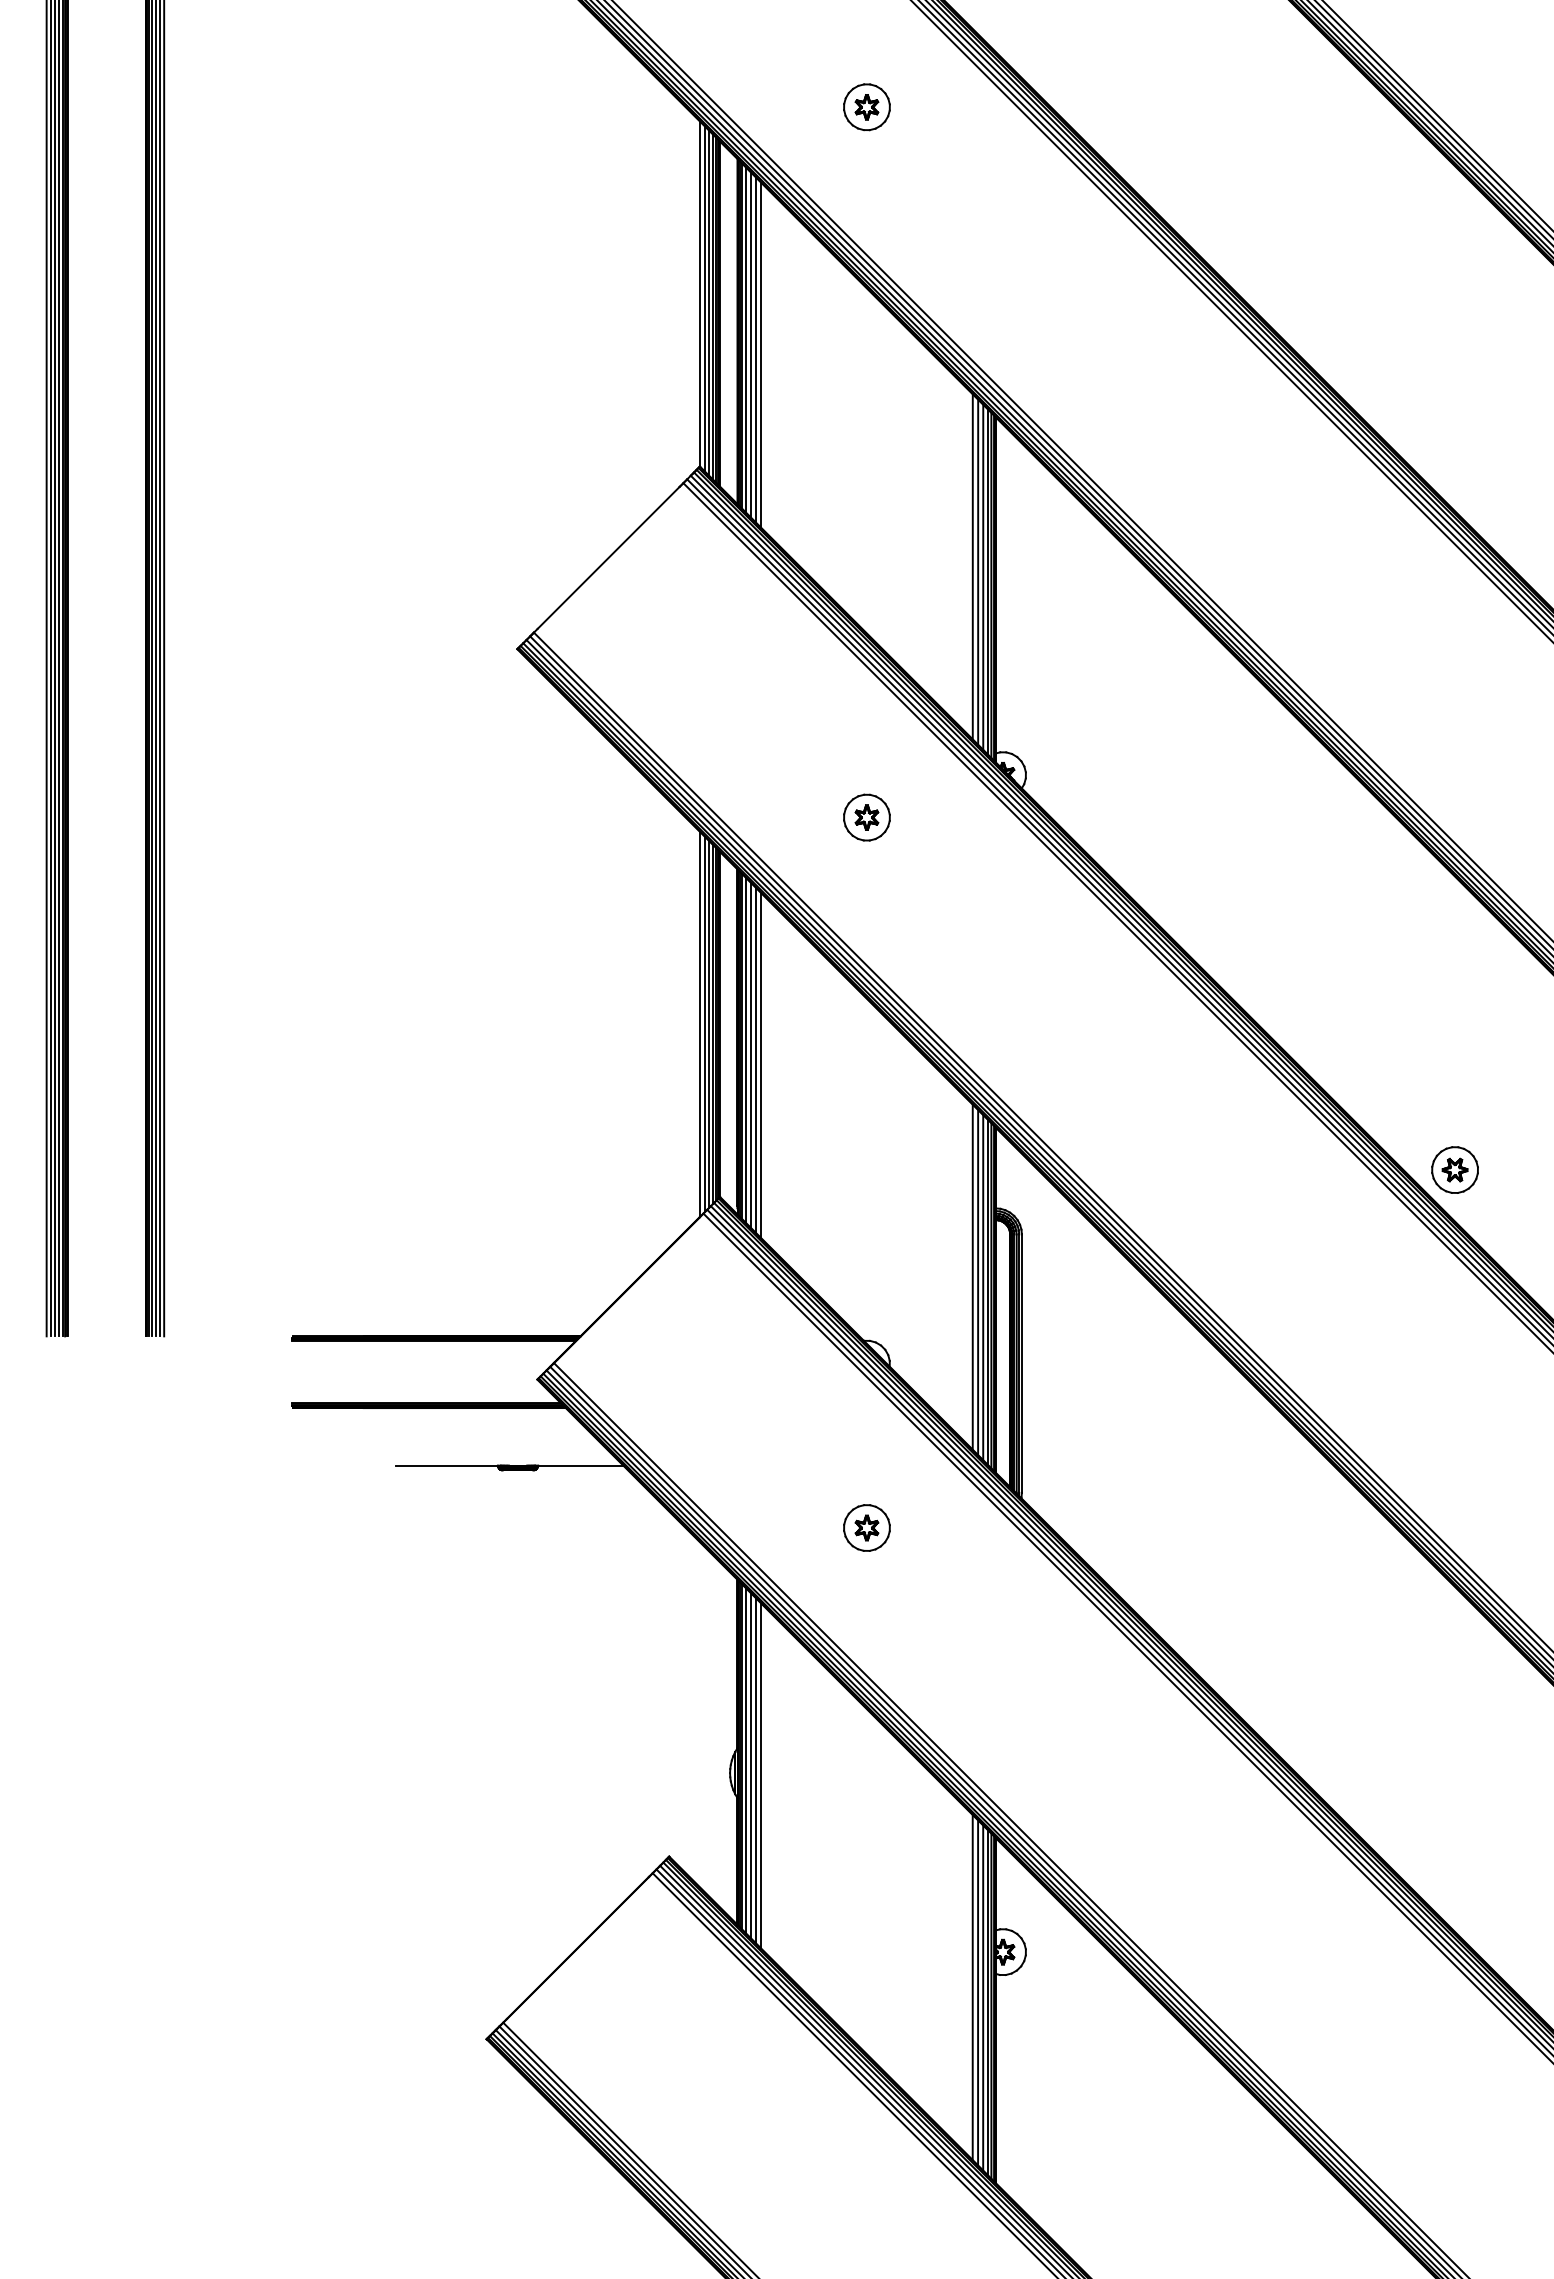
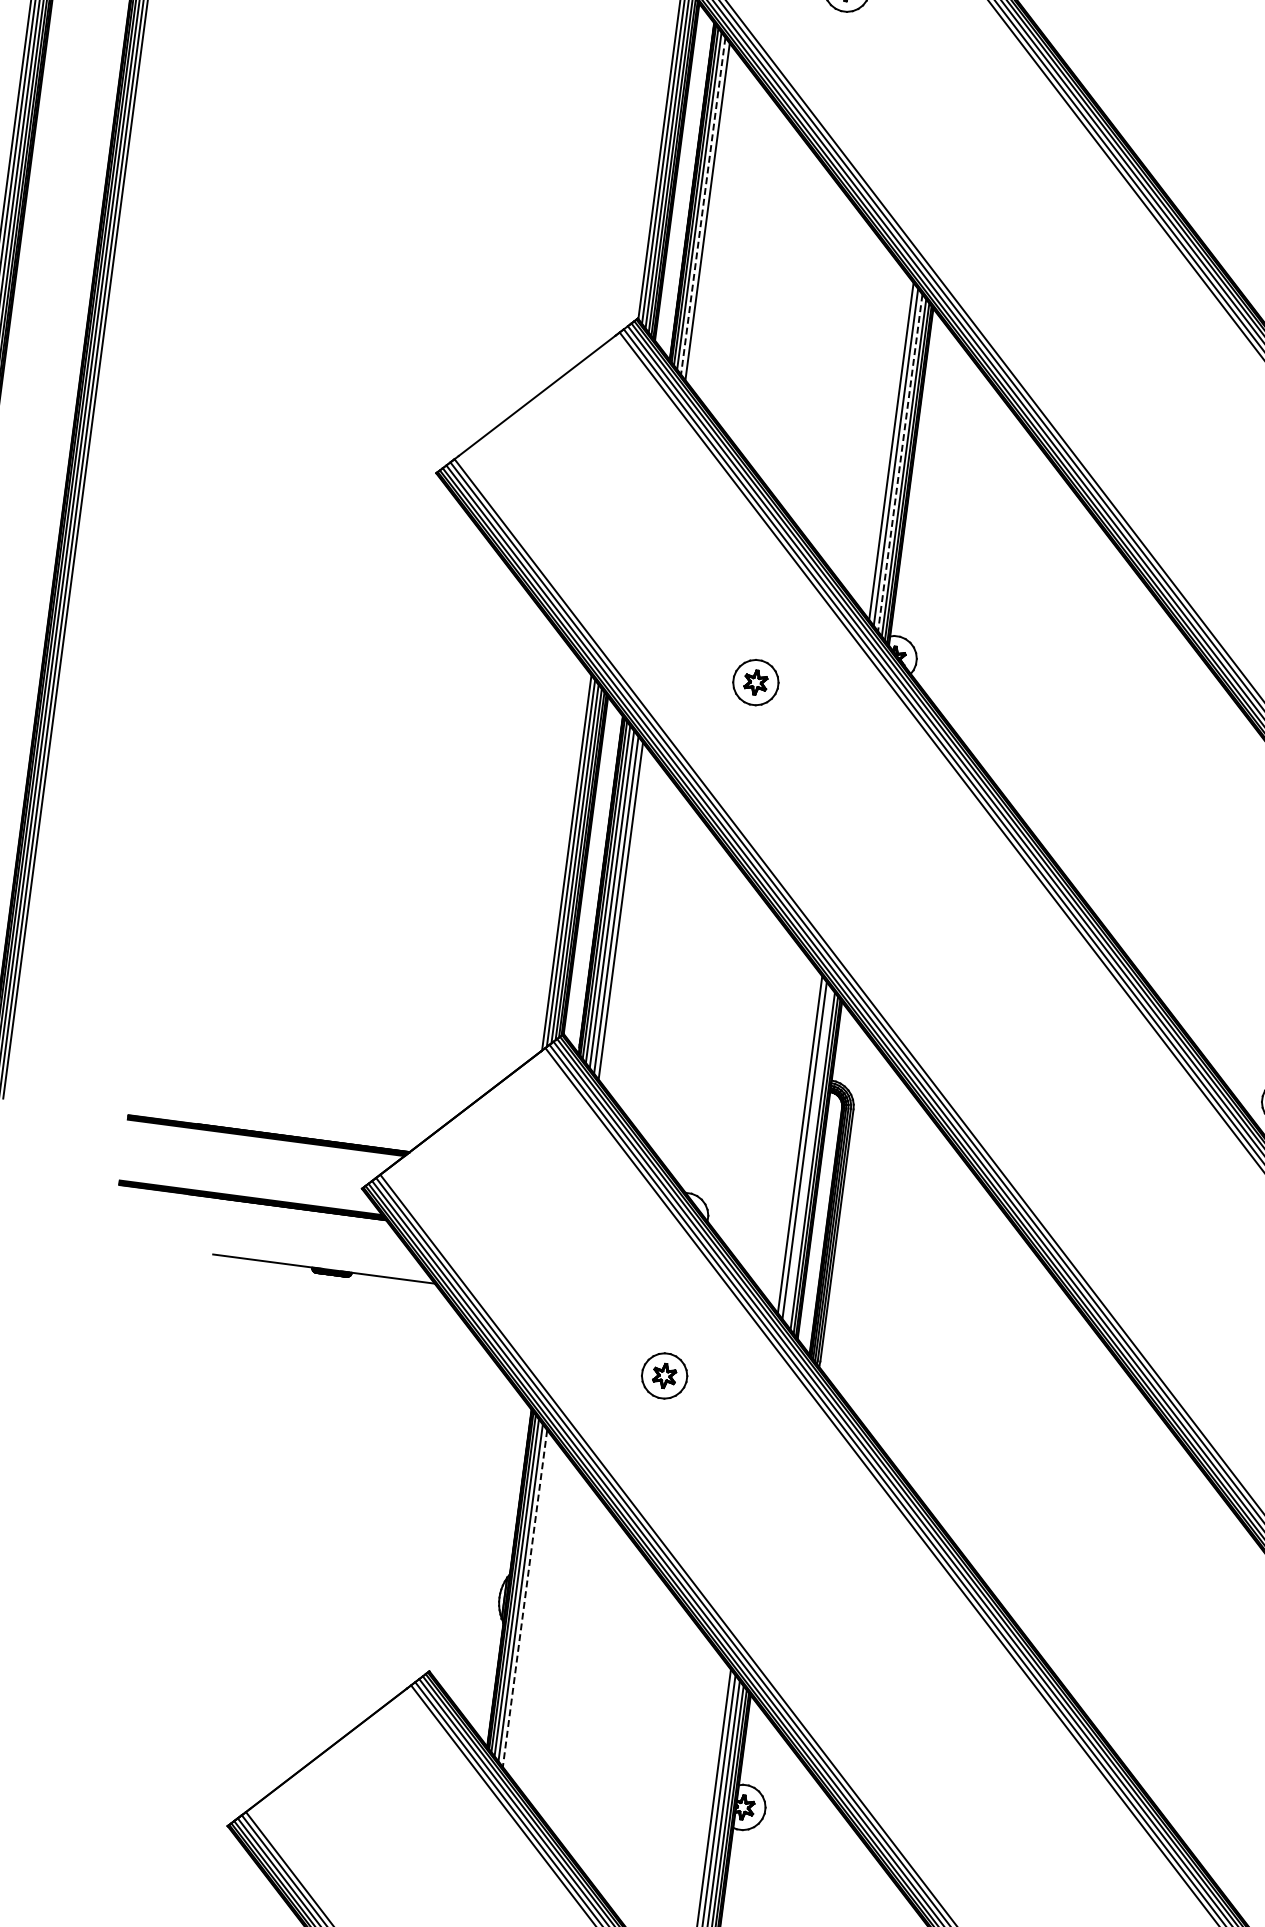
line: (750, 344) -> (703, 205), solid -> dashed
line: (761, 354) -> (712, 216), removed
line: (983, 577) -> (900, 463), solid -> dashed
line: (983, 1287) -> (809, 1156), removed
line: (755, 1770) -> (524, 1598), solid -> dashed
line: (761, 1775) -> (529, 1603), removed

